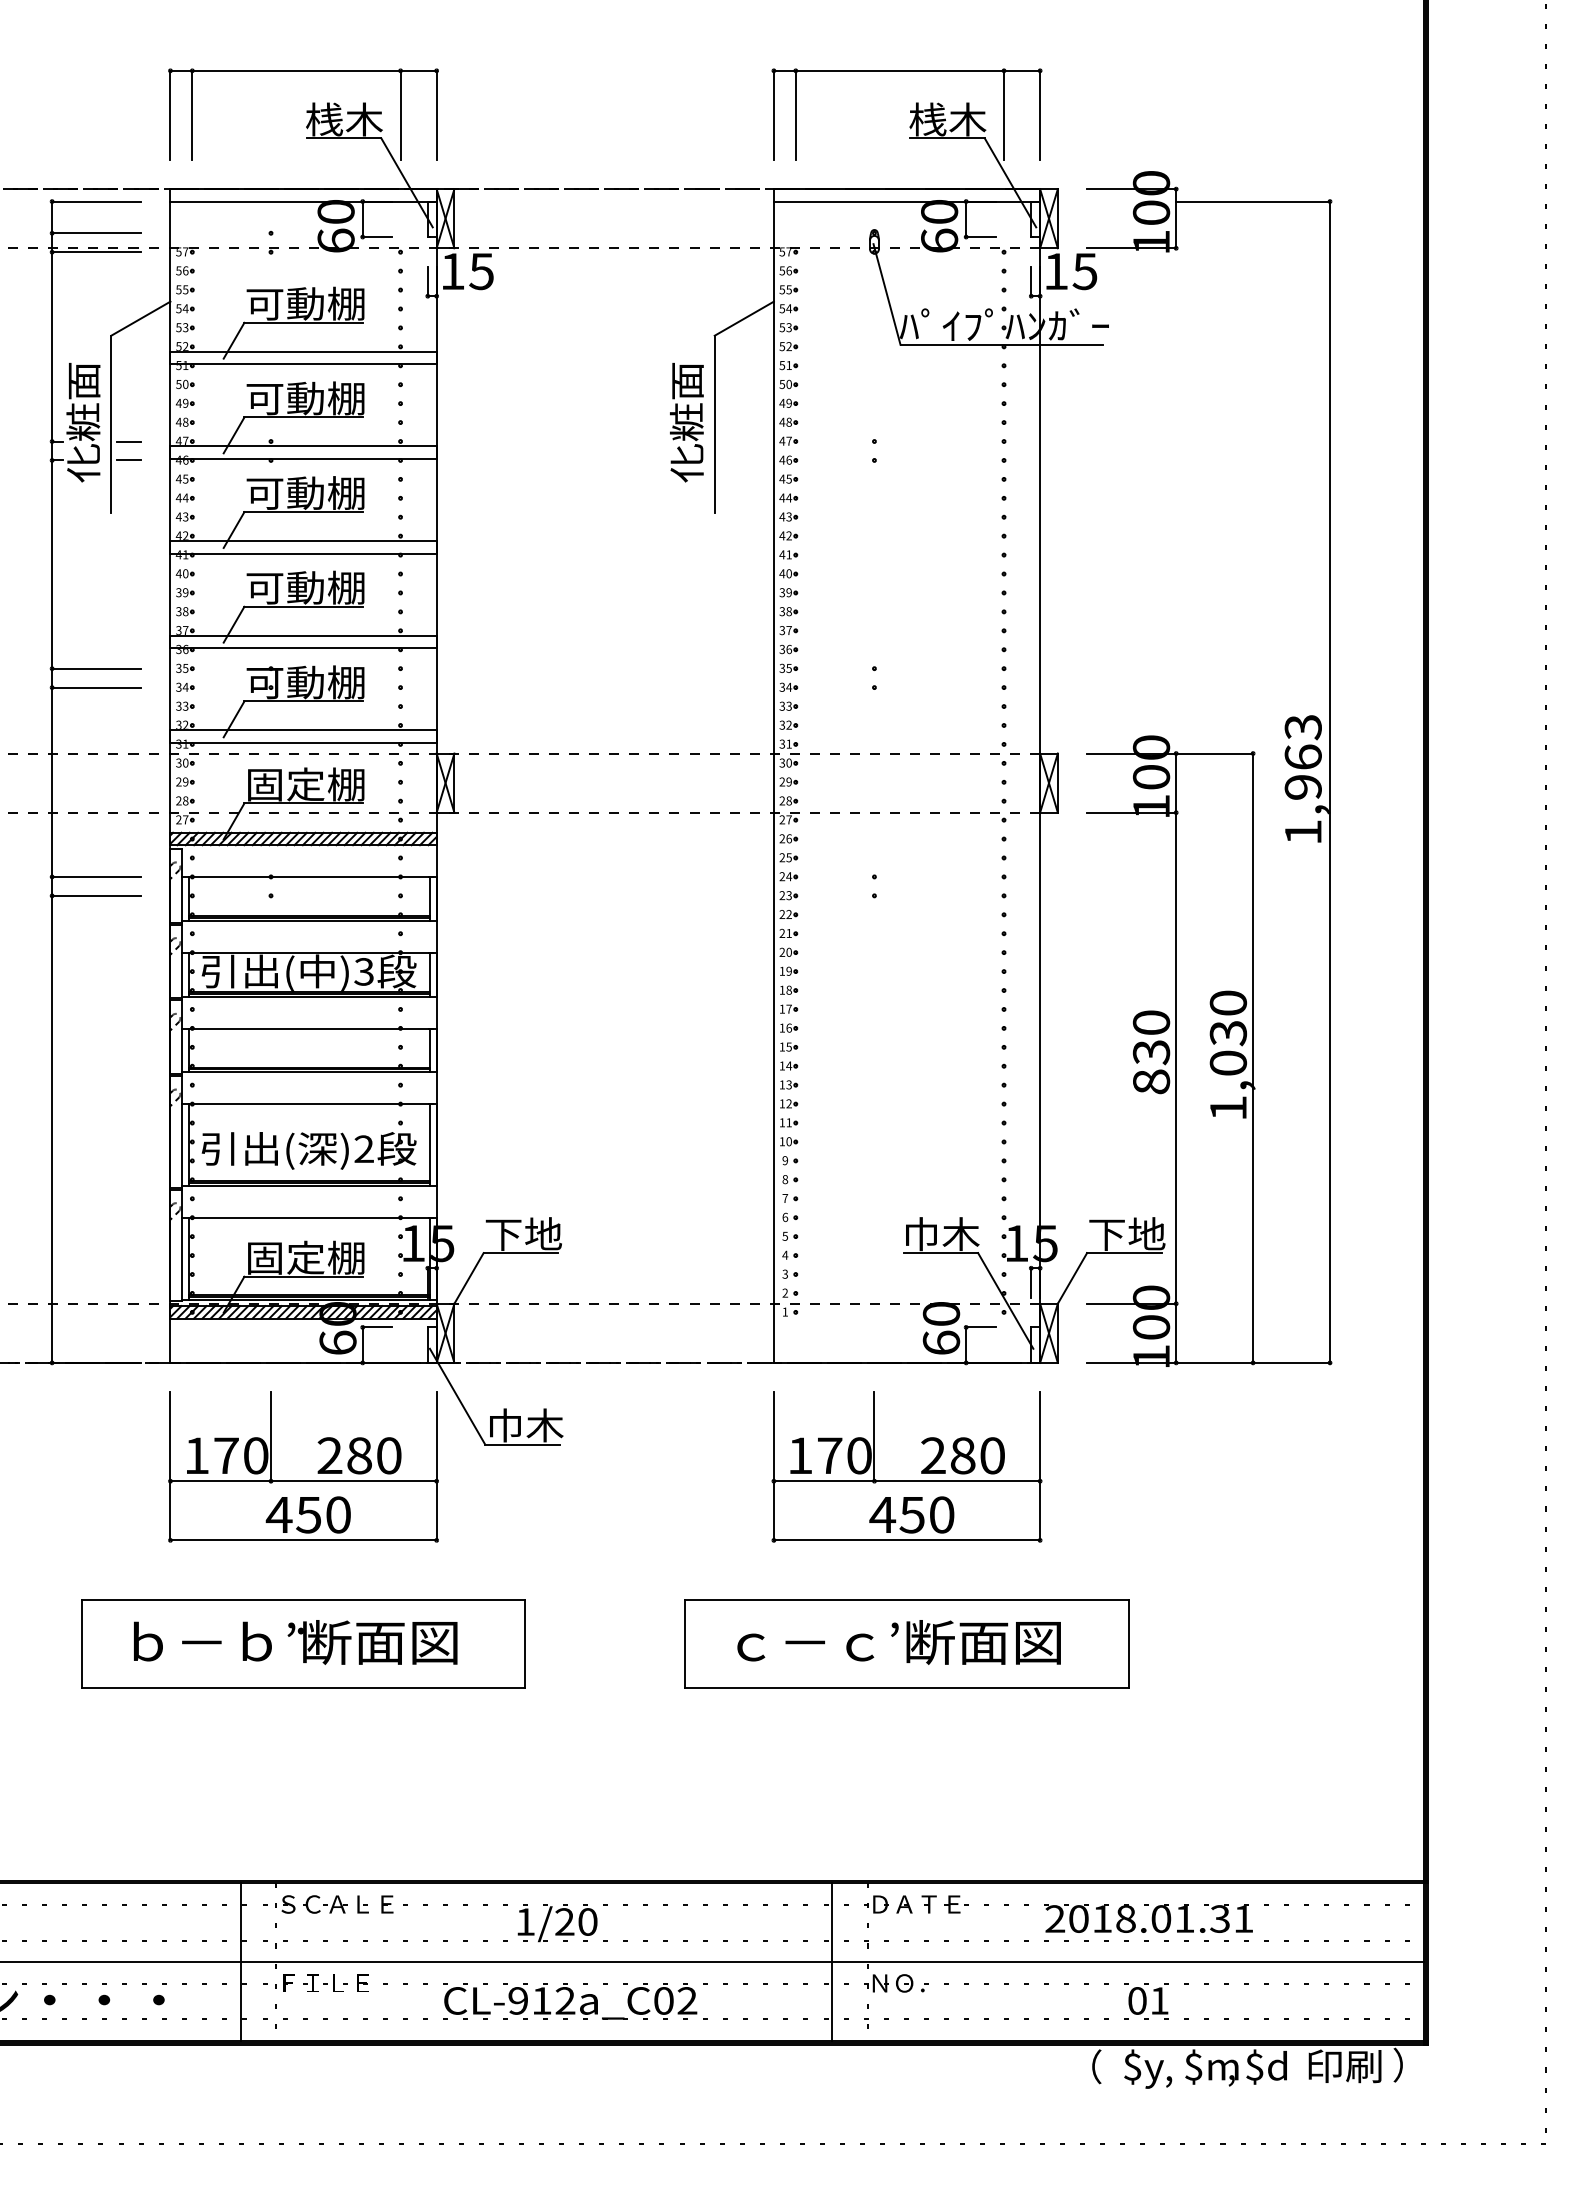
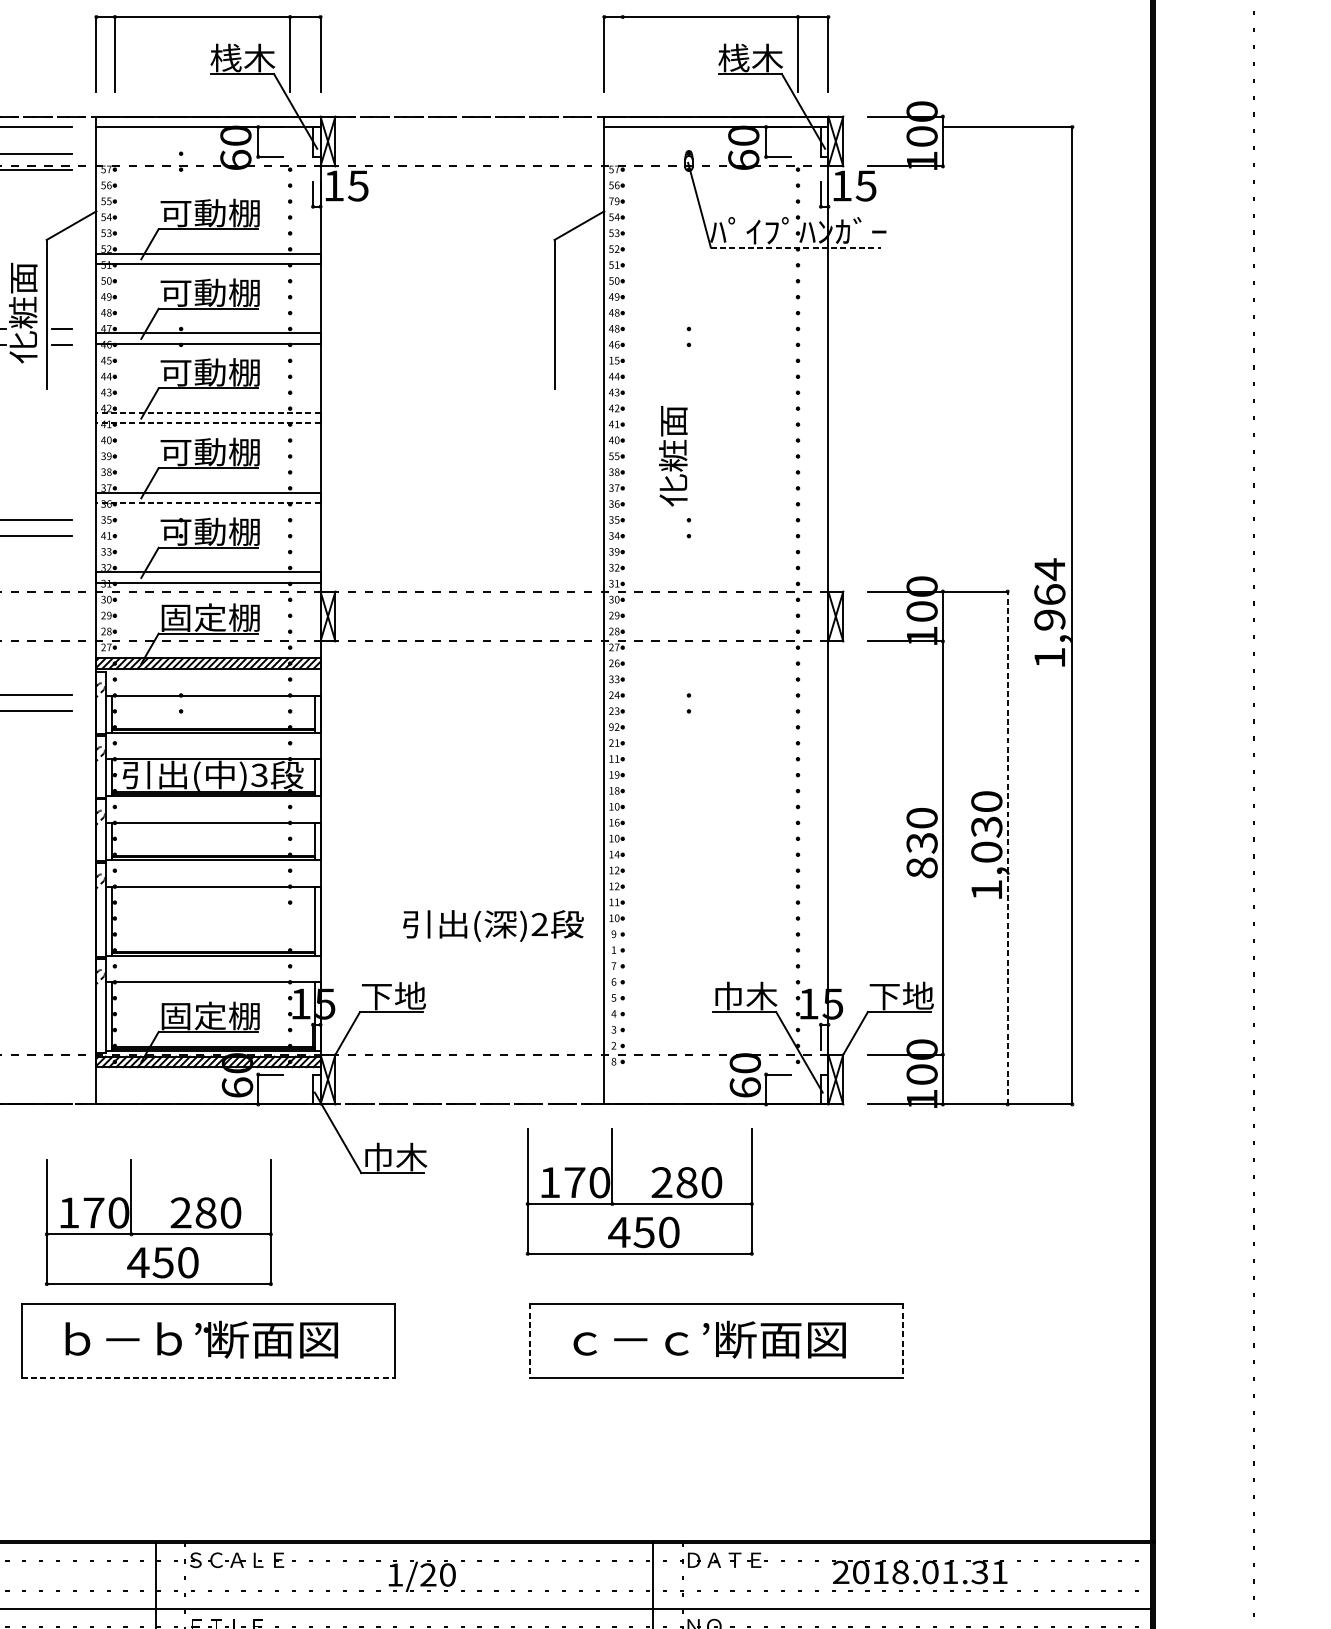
line: (795, 114) -> (622, 53), removed
text: (785, 289) -> (614, 201), 55 -> 79
line: (1002, 344) -> (796, 247), solid -> dashed
text: (686, 422) -> (673, 456), moved
text: (788, 440) -> (616, 328), 47 -> 48
text: (782, 478) -> (611, 360), 45 -> 15
line: (303, 541) -> (208, 413), solid -> dashed
line: (303, 553) -> (208, 423), solid -> dashed
text: (785, 592) -> (614, 456), 39 -> 55
line: (303, 648) -> (208, 503), solid -> dashed
text: (181, 686) -> (105, 535), 34 -> 41
text: (788, 706) -> (616, 552), 33 -> 39
text: (1302, 727) -> (1049, 569), 1,963 -> 1,964
text: (785, 857) -> (614, 679), 25 -> 33
text: (782, 914) -> (611, 727), 22 -> 92
text: (785, 951) -> (614, 758), 20 -> 11
text: (788, 1008) -> (616, 806), 17 -> 10
text: (788, 1046) -> (616, 838), 15 -> 10
line: (1253, 1058) -> (1007, 848), solid -> dashed
text: (788, 1085) -> (616, 870), 13 -> 12
part: (308, 1150) -> (492, 925), moved
text: (785, 1179) -> (614, 950), 8 -> 1
text: (785, 1311) -> (614, 1061), 1 -> 8
part: (303, 1480) -> (158, 1233), moved
part: (906, 1480) -> (639, 1203), moved
line: (685, 1644) -> (529, 1341), solid -> dashed
line: (1128, 1644) -> (902, 1341), solid -> dashed
line: (303, 1688) -> (208, 1378), solid -> dashed

